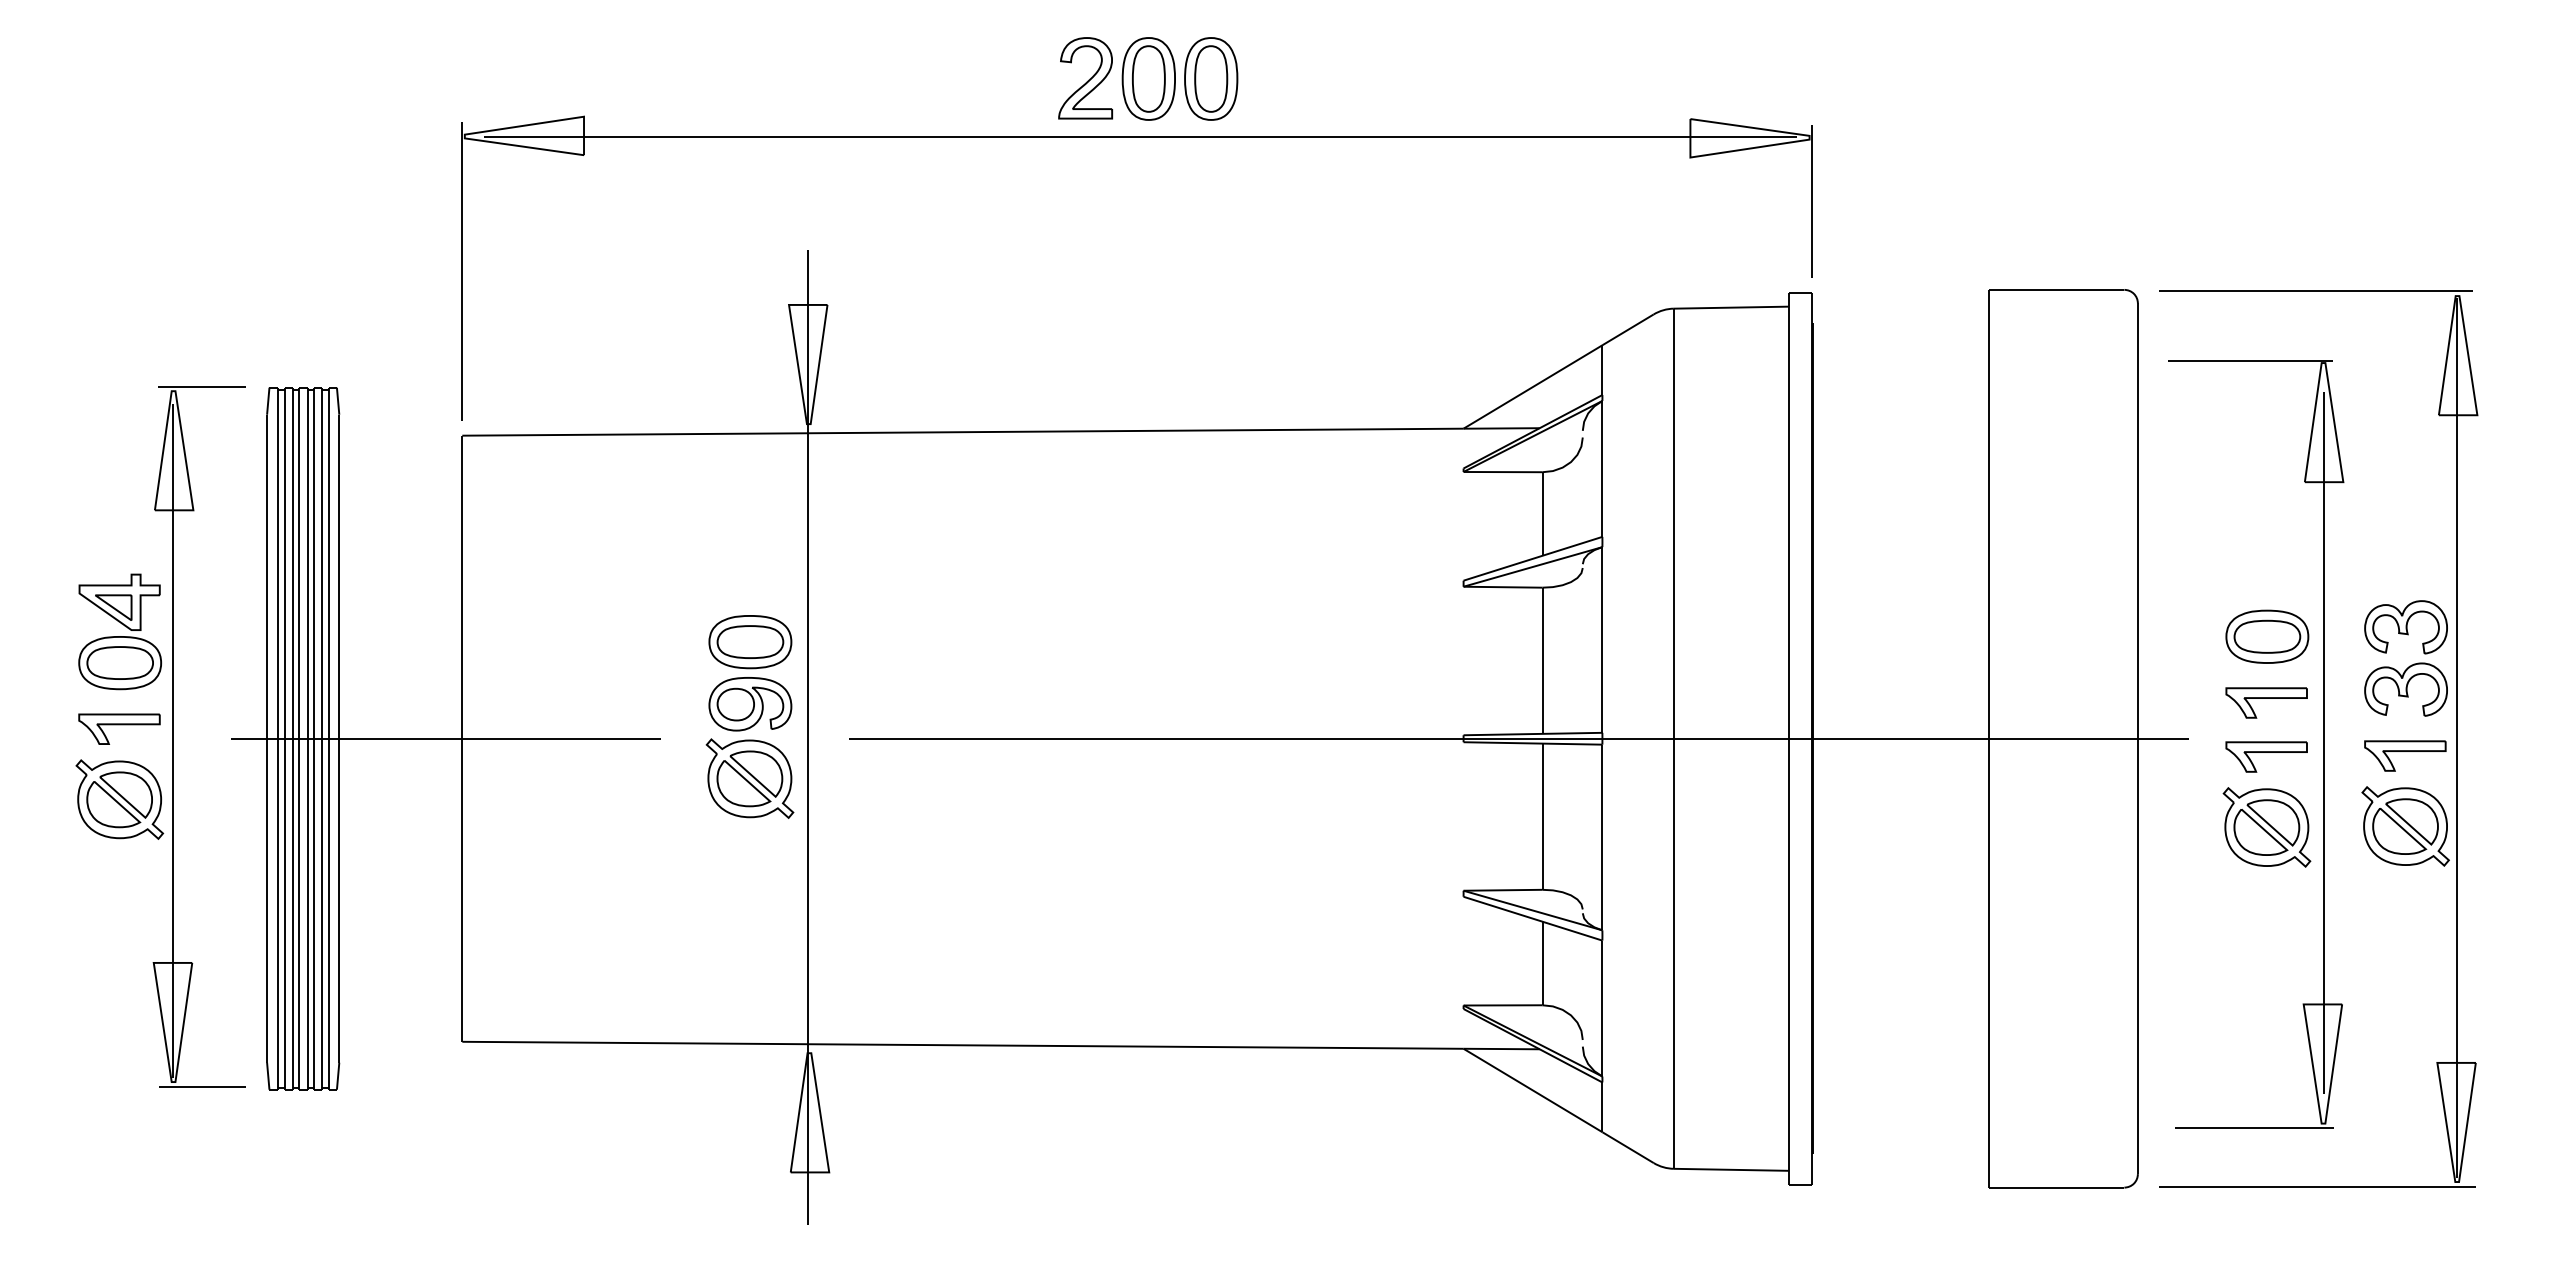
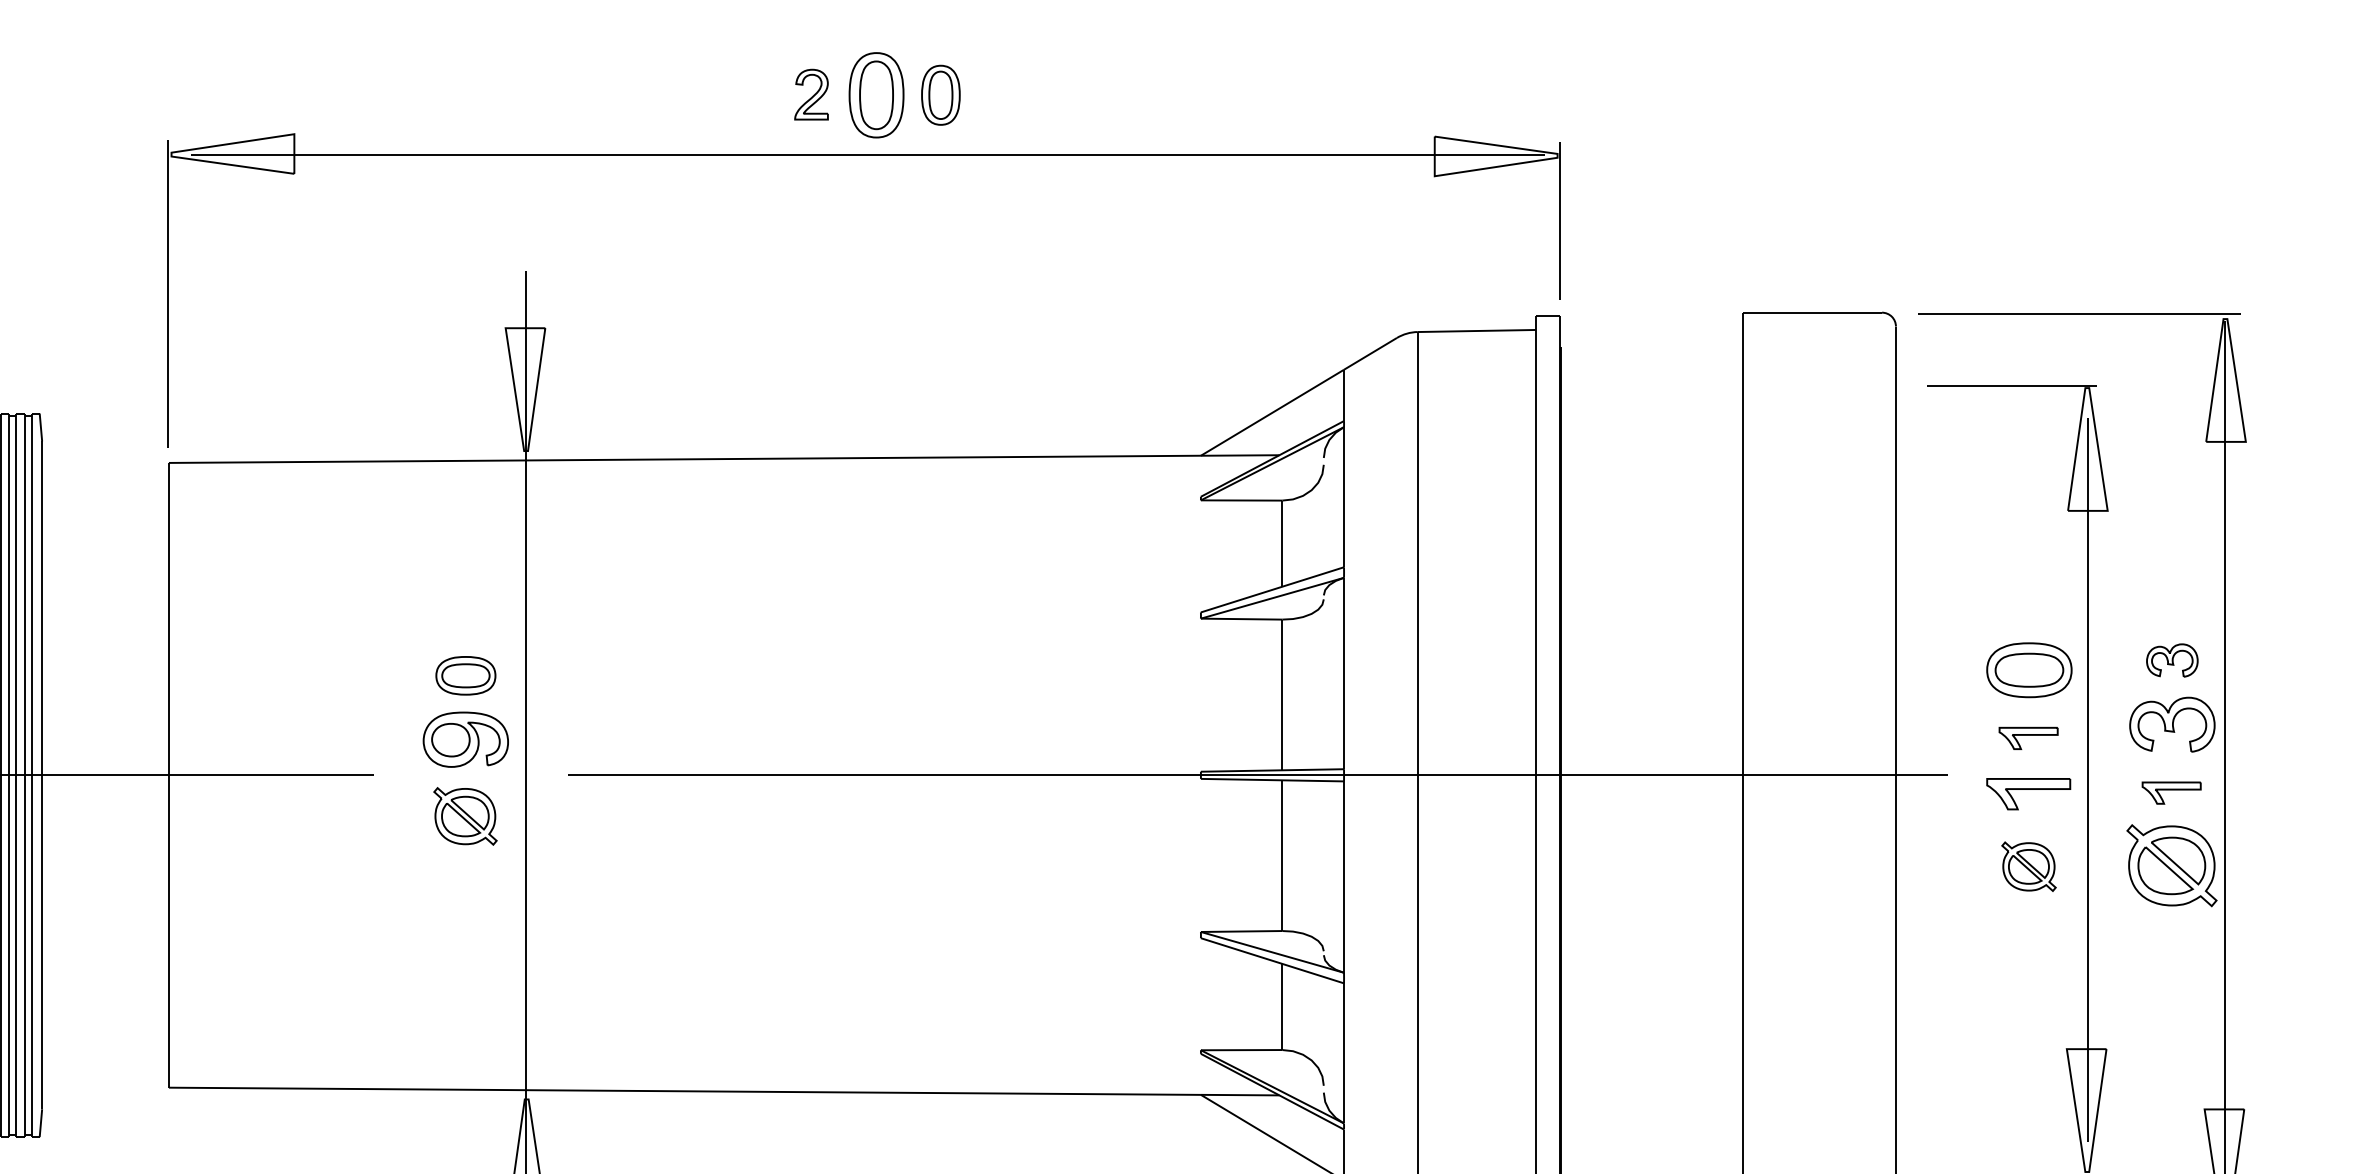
part: (1085, 78) -> (811, 94), size x0.6
part: (1211, 78) -> (941, 94), size x0.7
part: (2405, 627) -> (2171, 660), size x0.6
part: (750, 642) -> (465, 676), size x0.7
part: (2266, 702) -> (2028, 737), size x0.7
part: (2405, 755) -> (2171, 792), size x0.7
part: (749, 778) -> (464, 816), size x0.7
part: (2266, 827) -> (2028, 866), size x0.6

